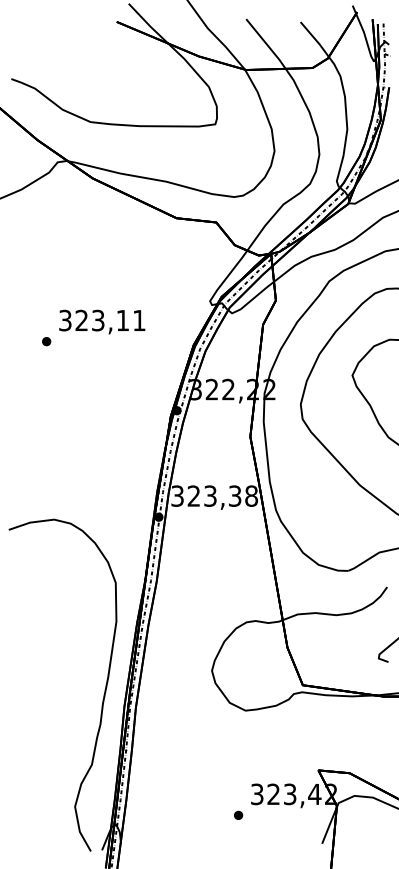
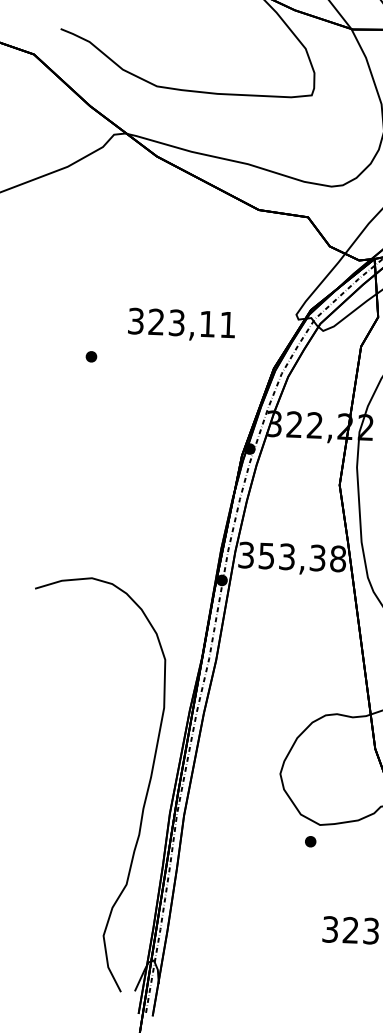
text: (102, 321) -> (182, 324), moved
text: (193, 495) -> (266, 555), 323,38 -> 353,38
part: (238, 814) -> (310, 840), moved

